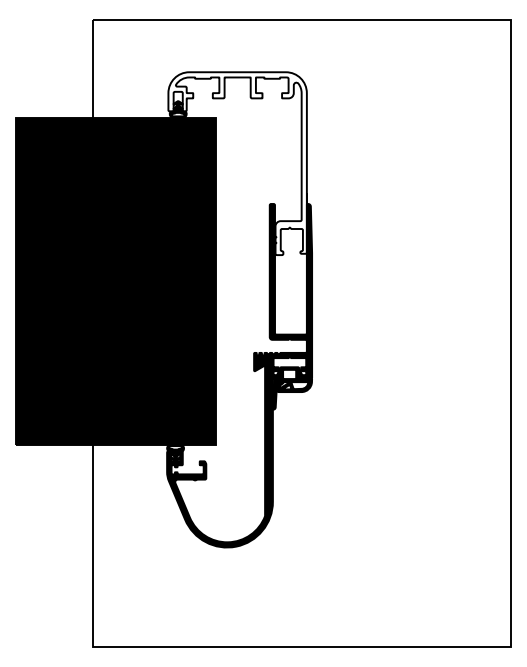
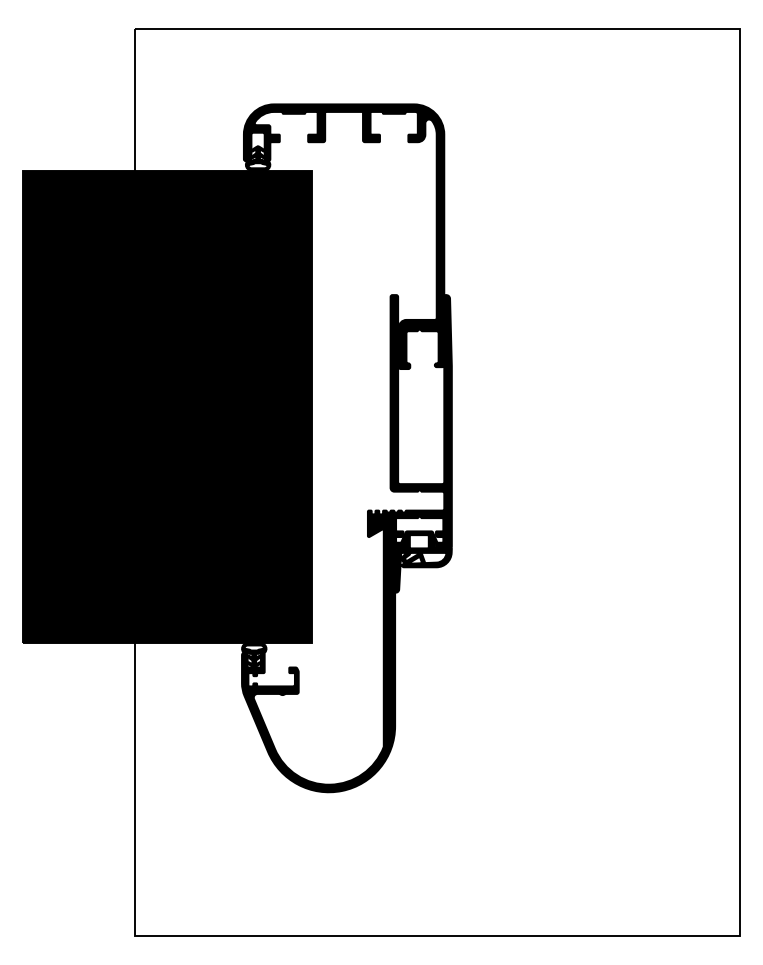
fill: (237, 163) -> (343, 236), added

